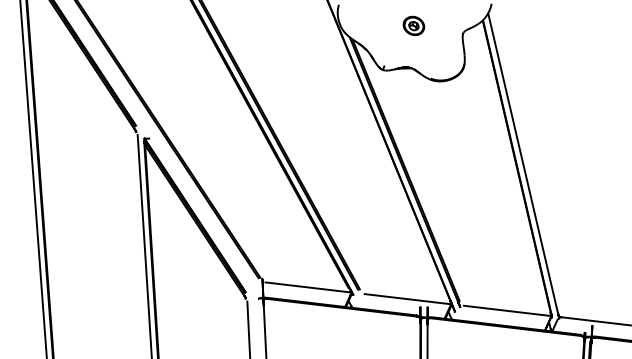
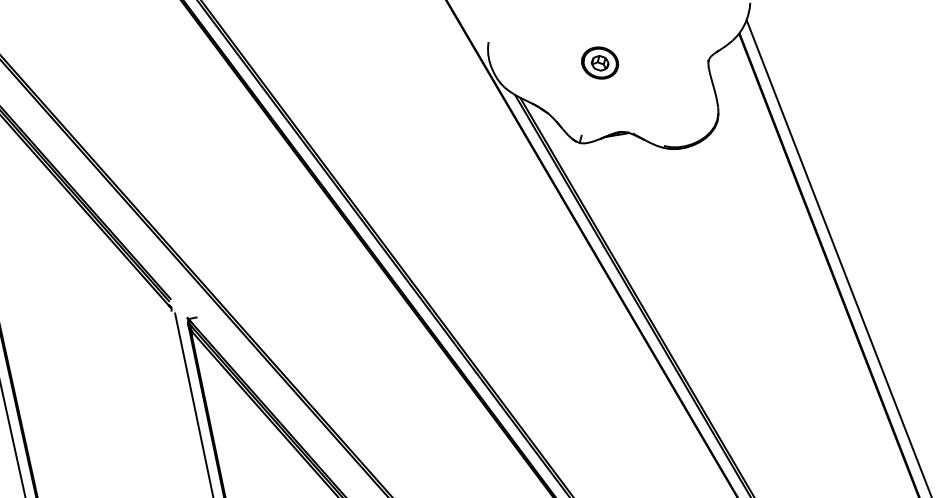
part: (413, 25) -> (599, 62), moved

